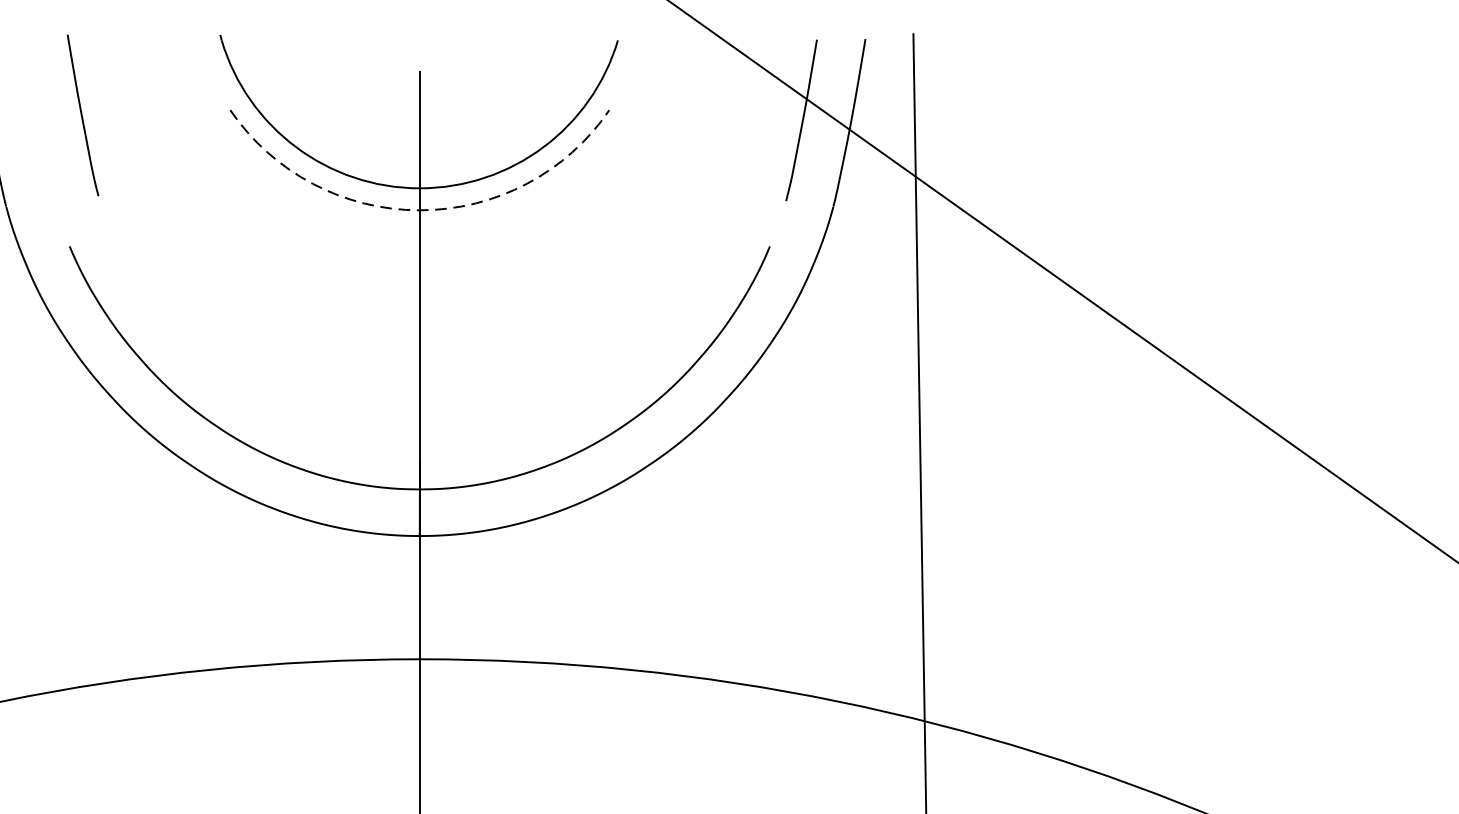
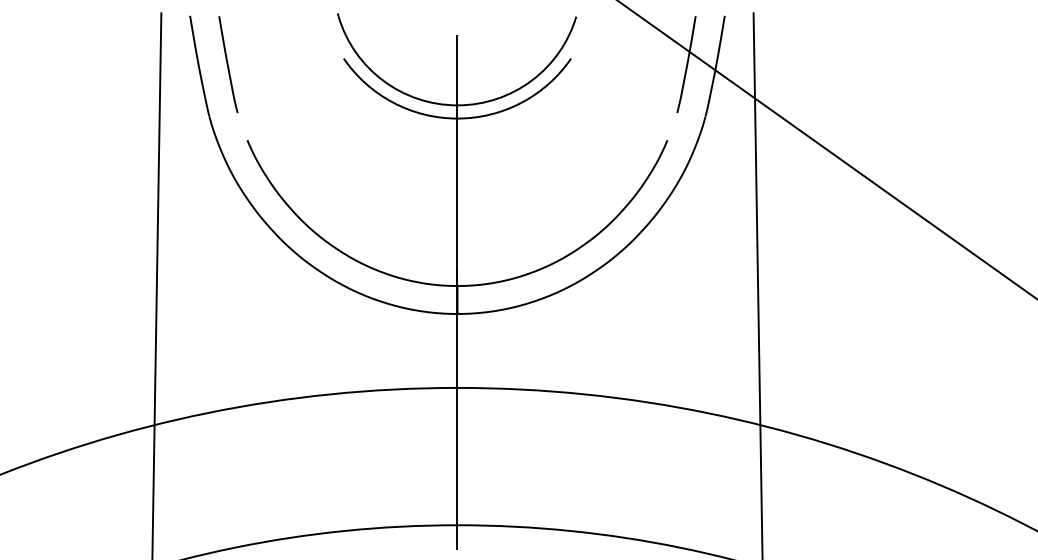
line: (83, 115) -> (228, 64), moved
arc: (419, 210) -> (457, 118), dashed -> solid

